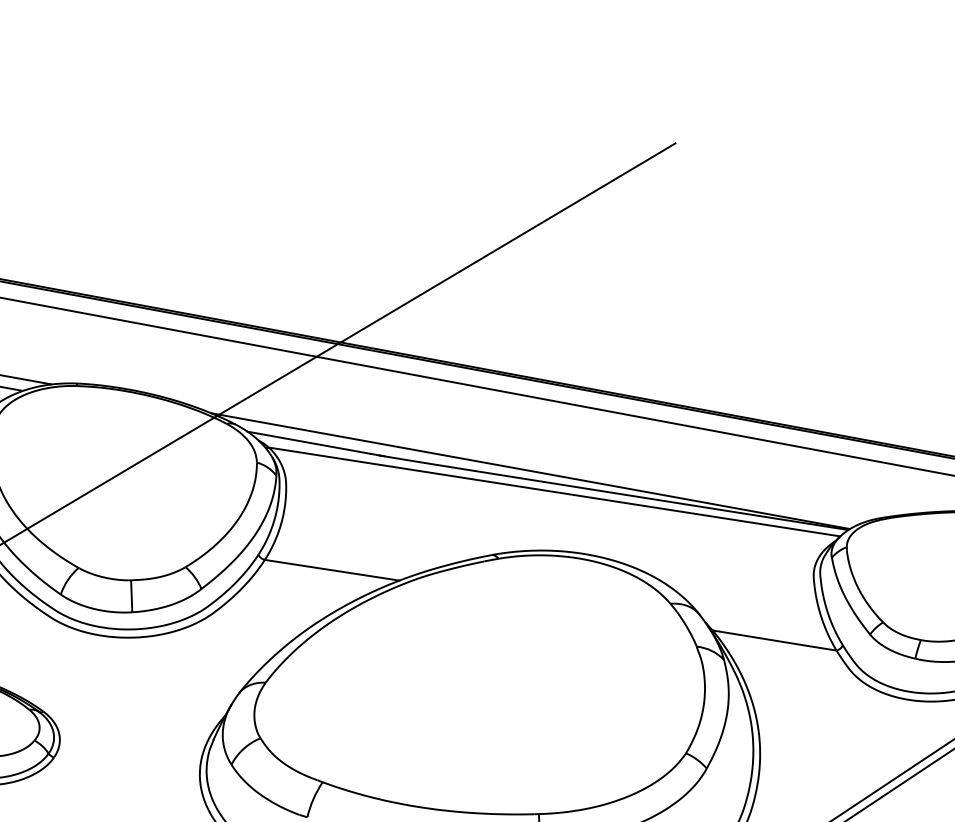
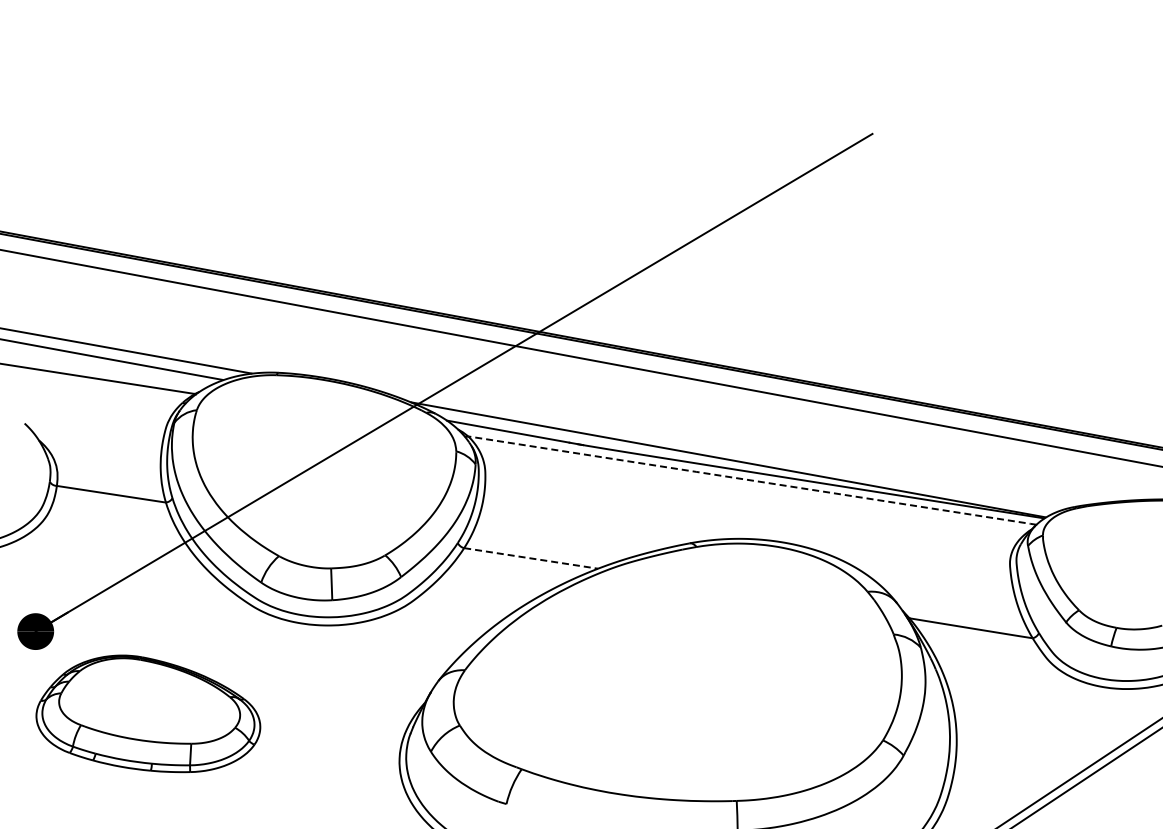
line: (554, 491) -> (752, 480), solid -> dashed
line: (332, 570) -> (531, 558), solid -> dashed

